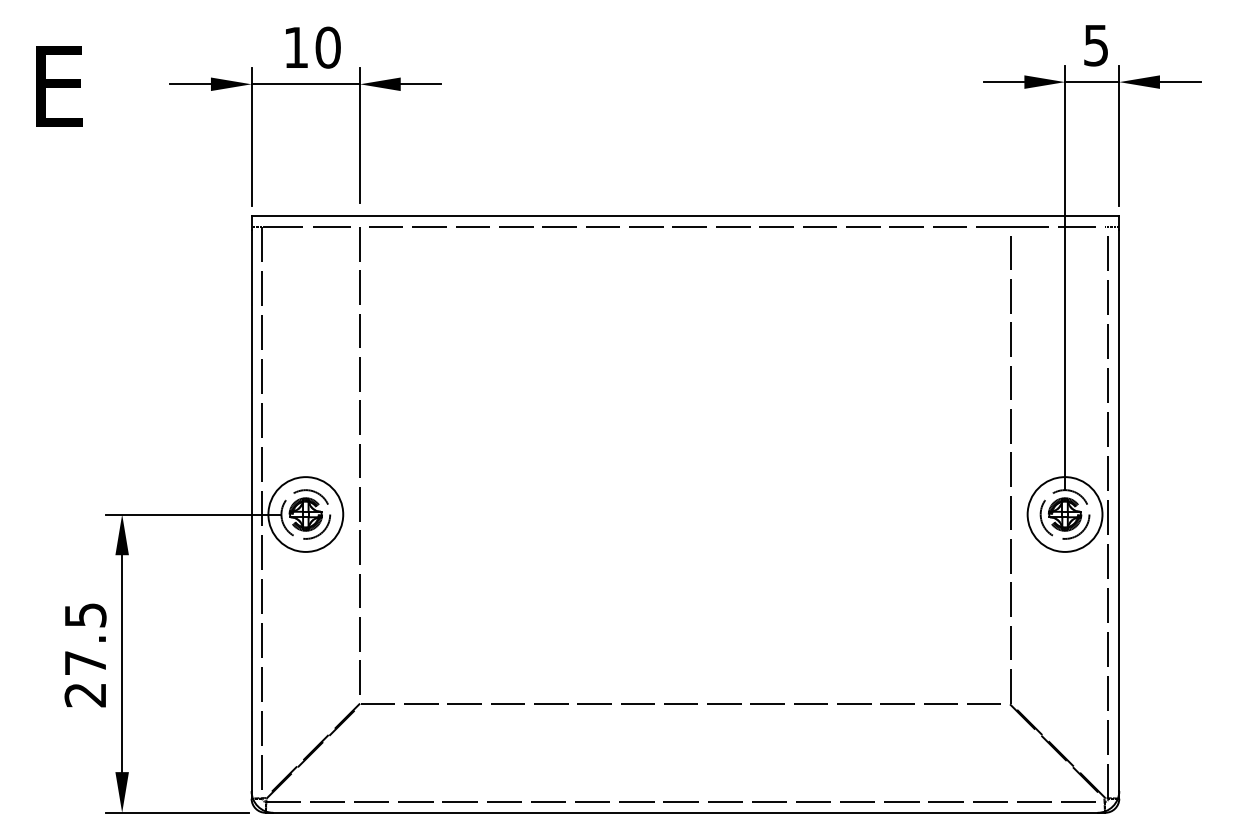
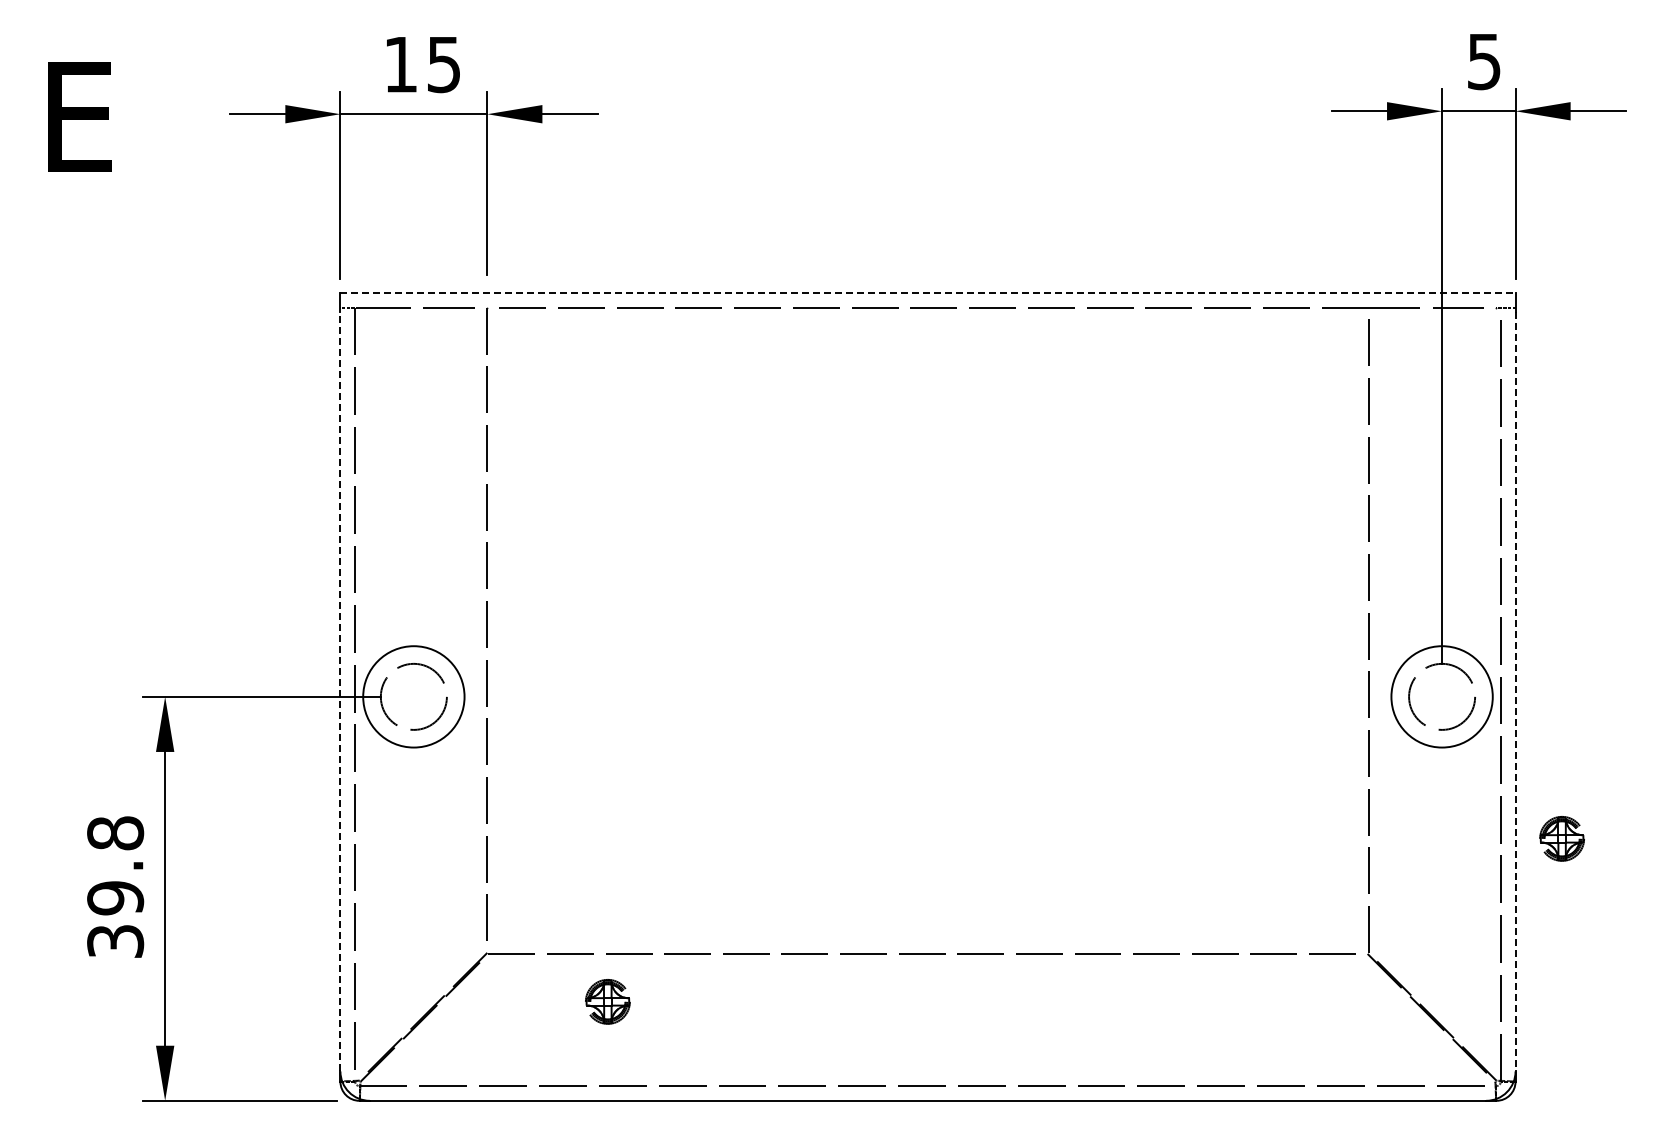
text: (328, 47) -> (444, 64), 10 -> 15
line: (685, 215) -> (927, 292), solid -> dashed
line: (251, 510) -> (340, 691), solid -> dashed
line: (1119, 510) -> (1515, 691), solid -> dashed
part: (305, 514) -> (607, 1001), moved
part: (1064, 514) -> (1561, 838), moved
text: (85, 654) -> (115, 886), 27.5 -> 39.8

